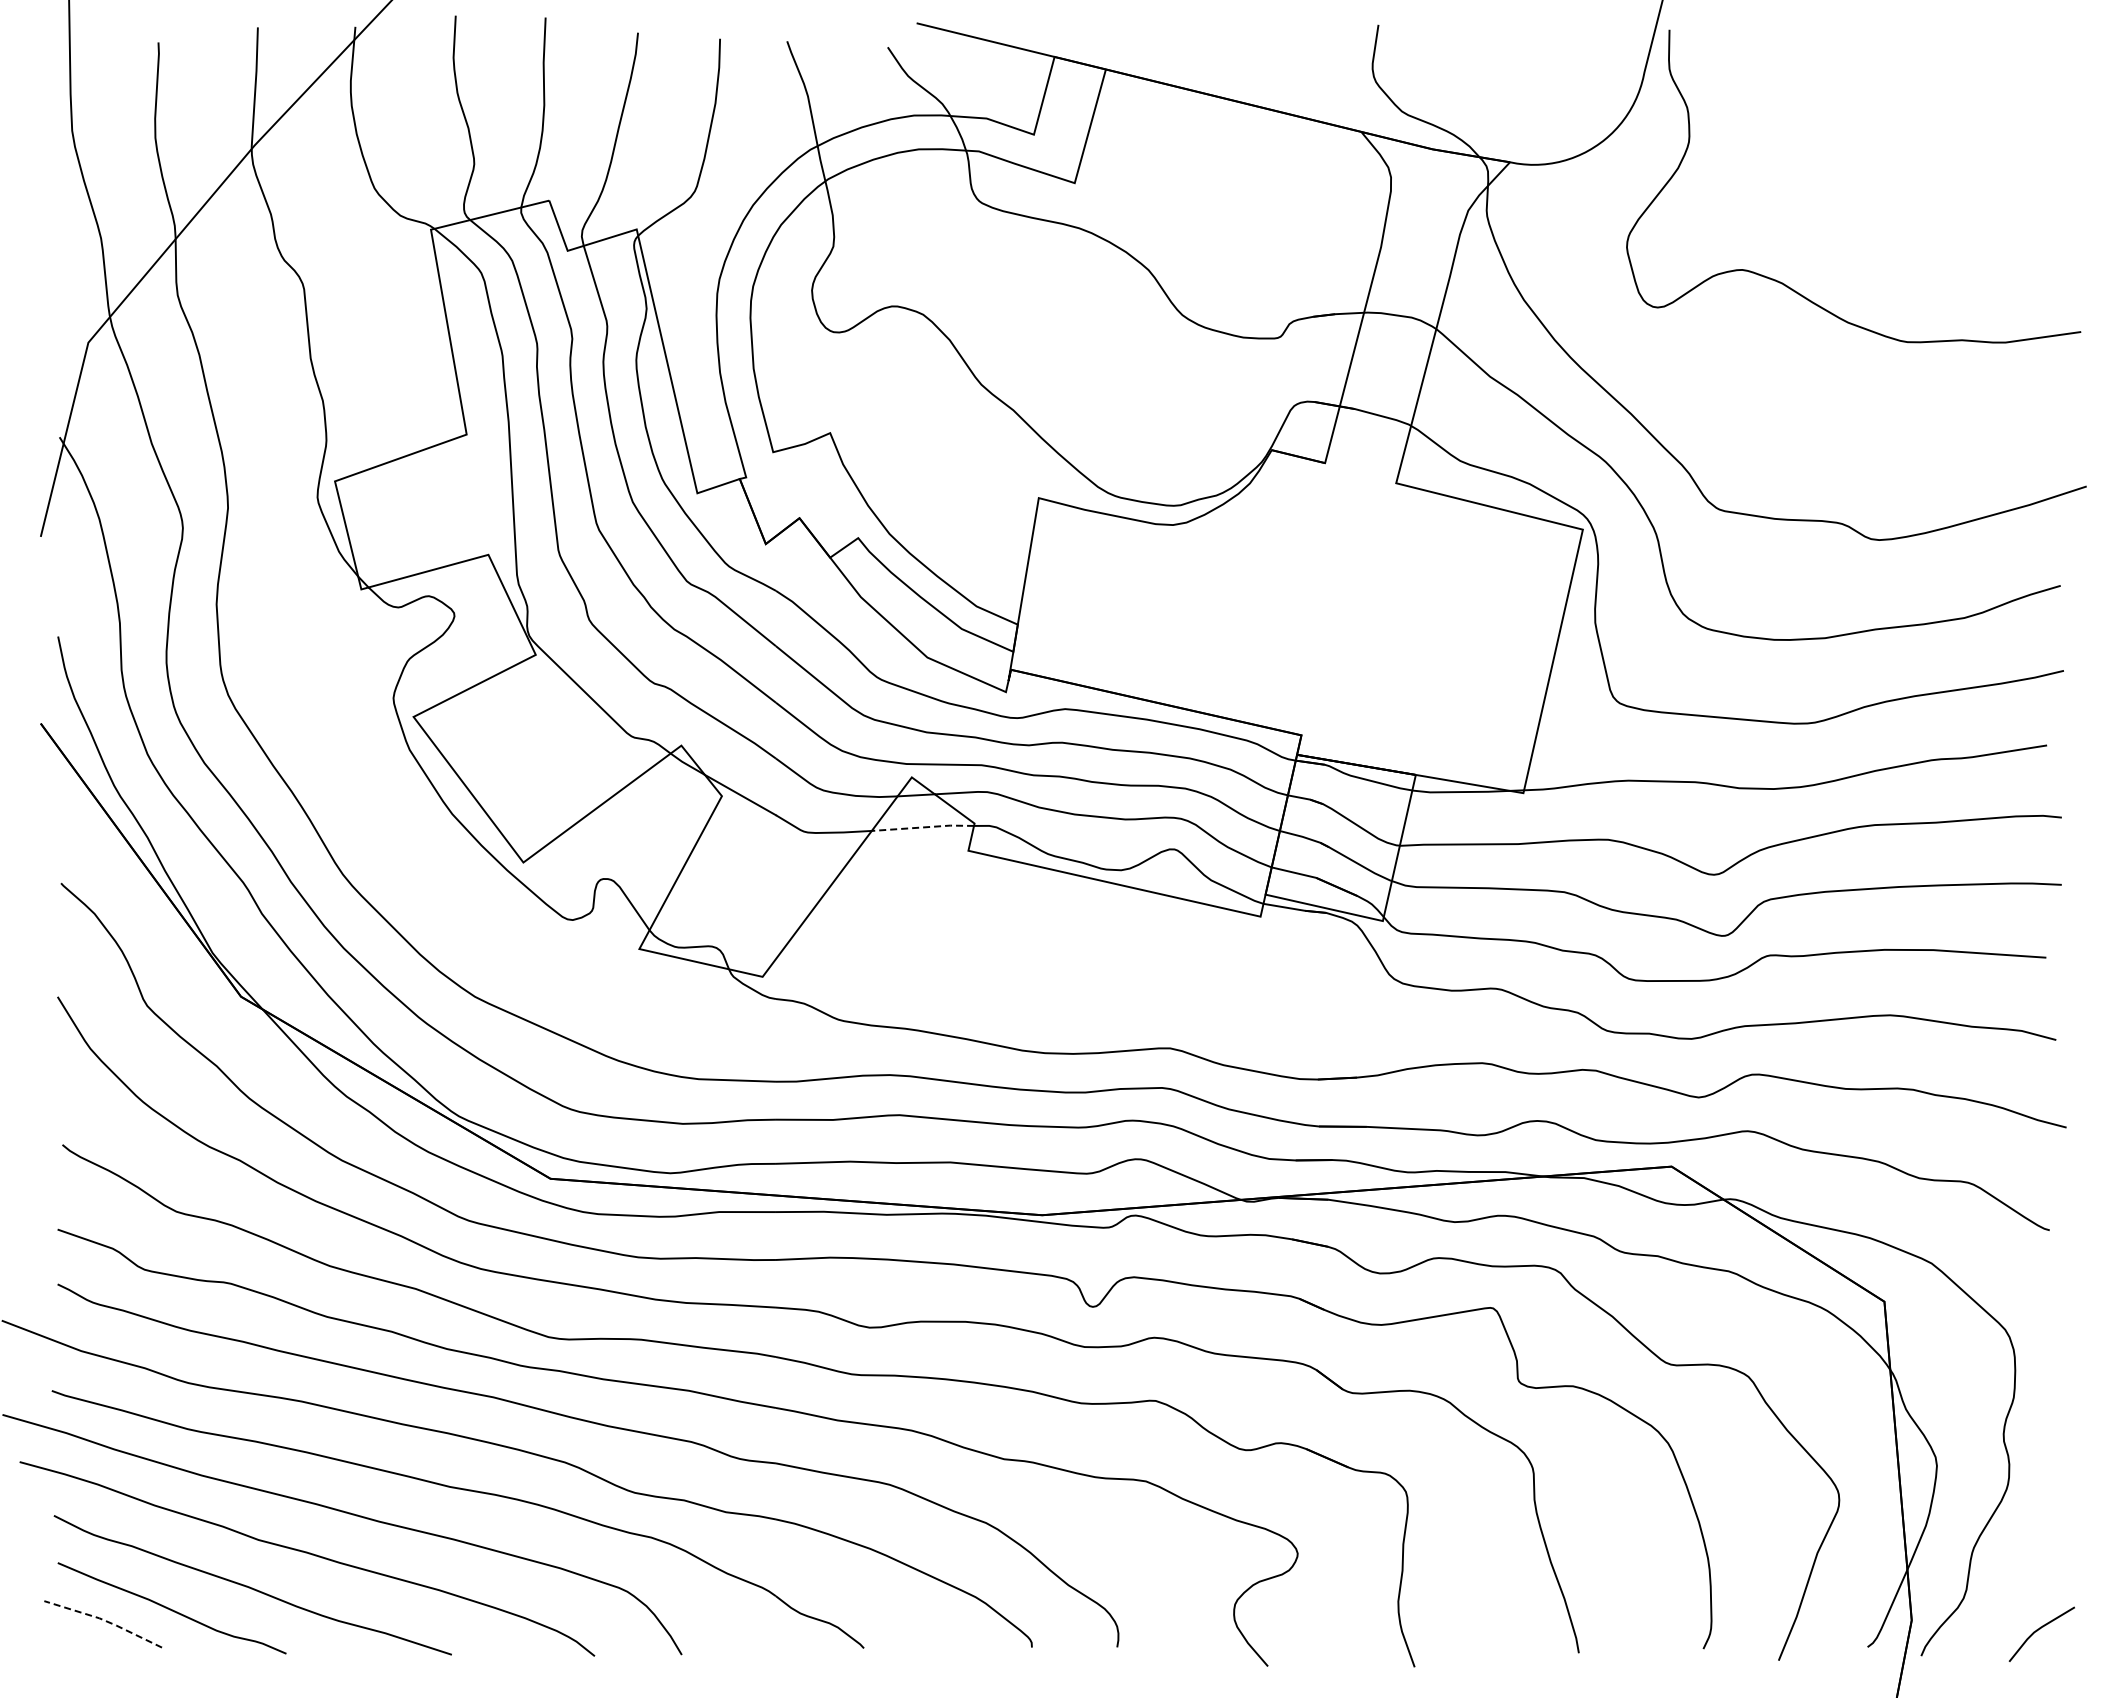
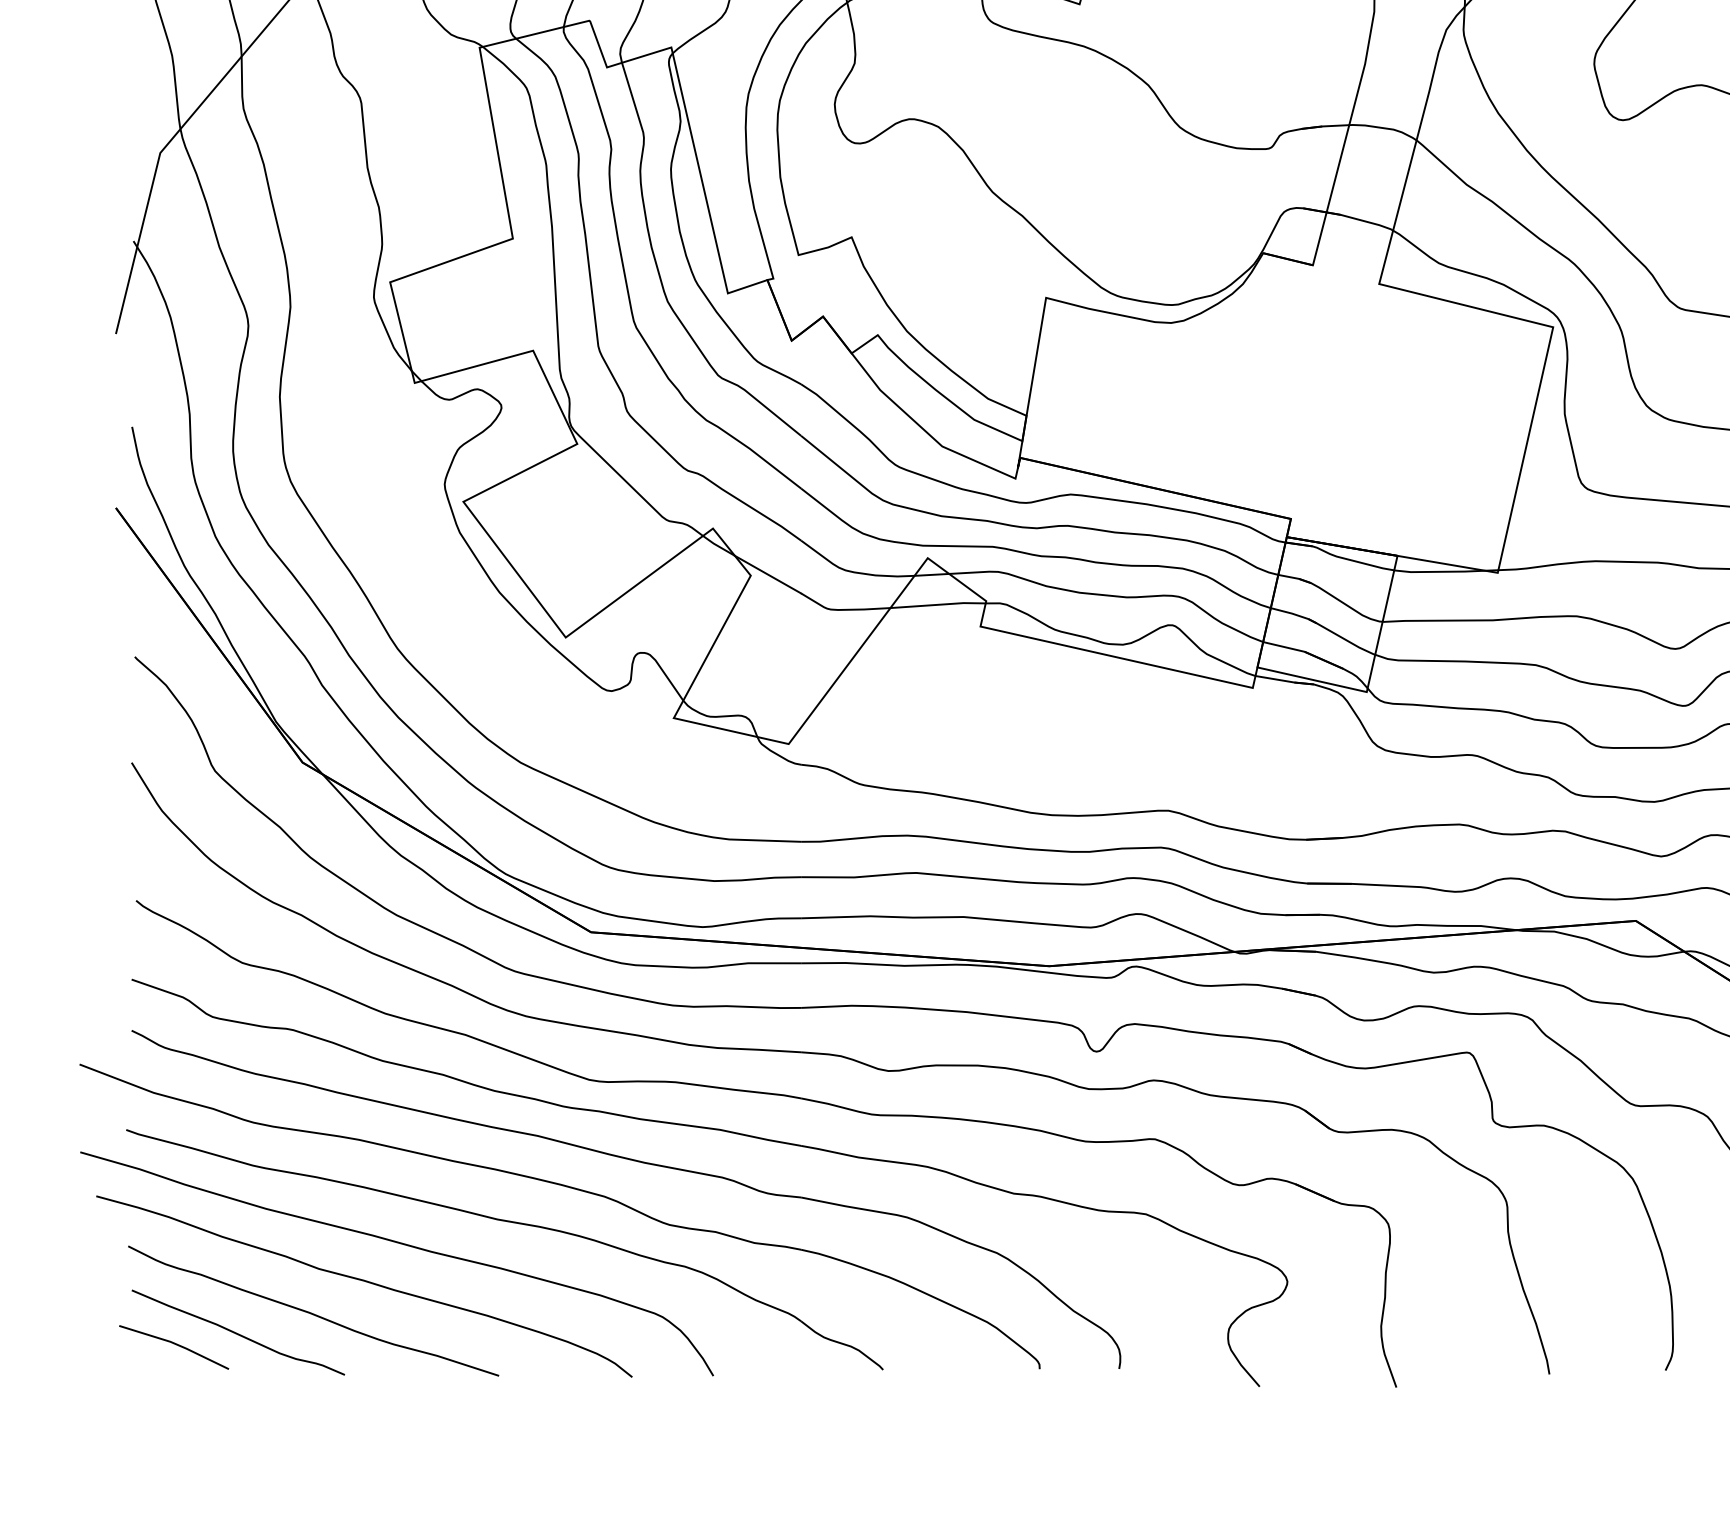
line: (923, 827) -> (938, 604), dashed -> solid
line: (104, 1620) -> (175, 1343), dashed -> solid

